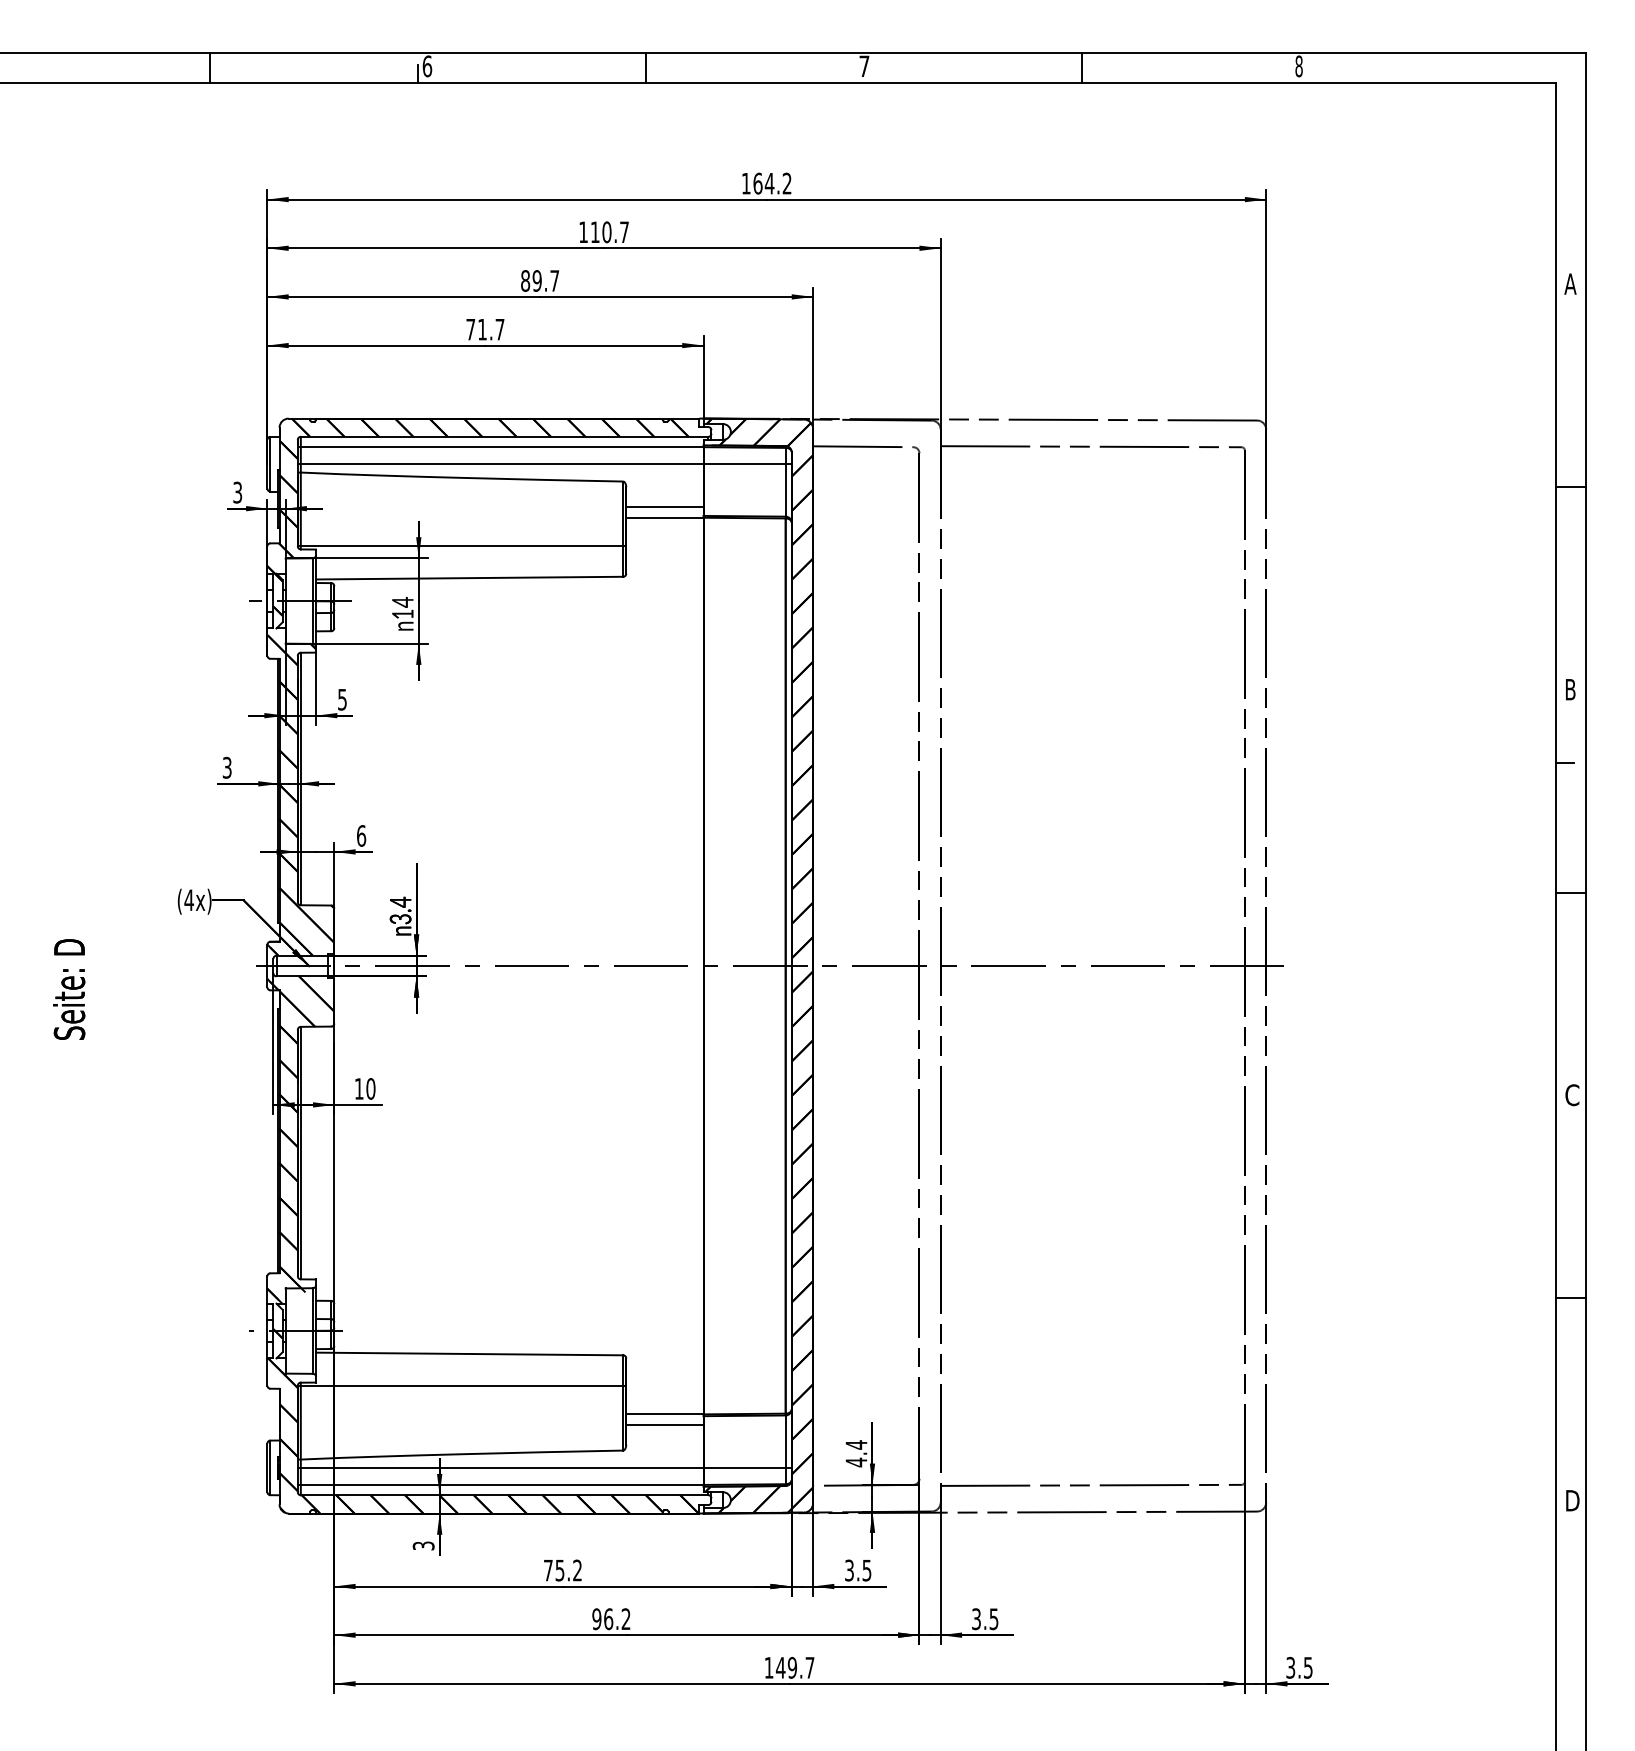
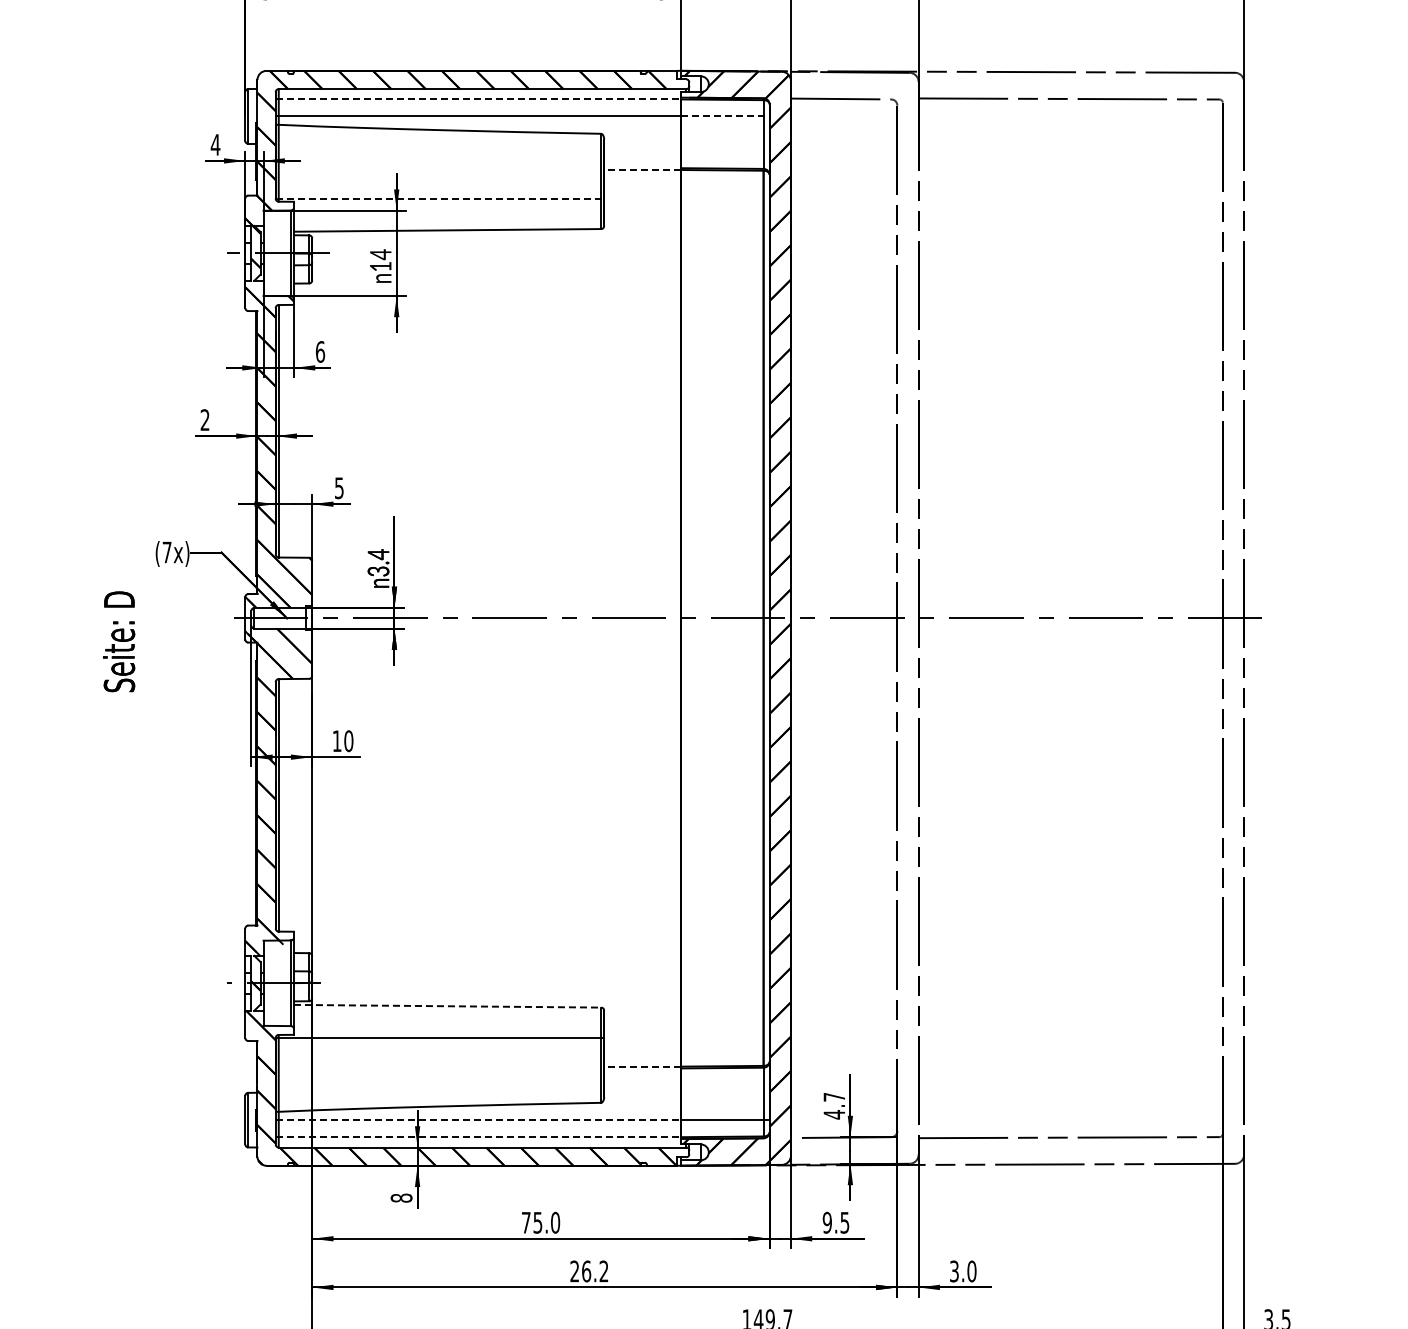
line: (500, 447) -> (478, 99), solid -> dashed
line: (748, 464) -> (726, 116), solid -> dashed
text: (237, 492) -> (215, 144), 3 -> 4
line: (664, 507) -> (642, 159), removed
line: (664, 517) -> (642, 169), solid -> dashed
line: (462, 546) -> (440, 198), solid -> dashed
text: (342, 699) -> (320, 351), 5 -> 6
text: (226, 767) -> (204, 419), 3 -> 2
text: (361, 835) -> (339, 487), 6 -> 5
text: (189, 899) -> (167, 551), (4x) -> (7x)
text: (69, 989) -> (119, 641), moved
line: (469, 1353) -> (447, 1005), solid -> dashed
line: (664, 1414) -> (642, 1066), solid -> dashed
line: (664, 1424) -> (642, 1076), removed
text: (856, 1444) -> (834, 1096), 4.4 -> 4.7
line: (500, 1467) -> (478, 1119), solid -> dashed
line: (500, 1484) -> (478, 1136), solid -> dashed
text: (423, 1545) -> (401, 1197), 3 -> 8
text: (577, 1570) -> (555, 1222), 75.2 -> 75.0
text: (849, 1570) -> (827, 1222), 3.5 -> 9.5
text: (596, 1619) -> (574, 1271), 96.2 -> 26.2
text: (993, 1619) -> (971, 1271), 3.5 -> 3.0

